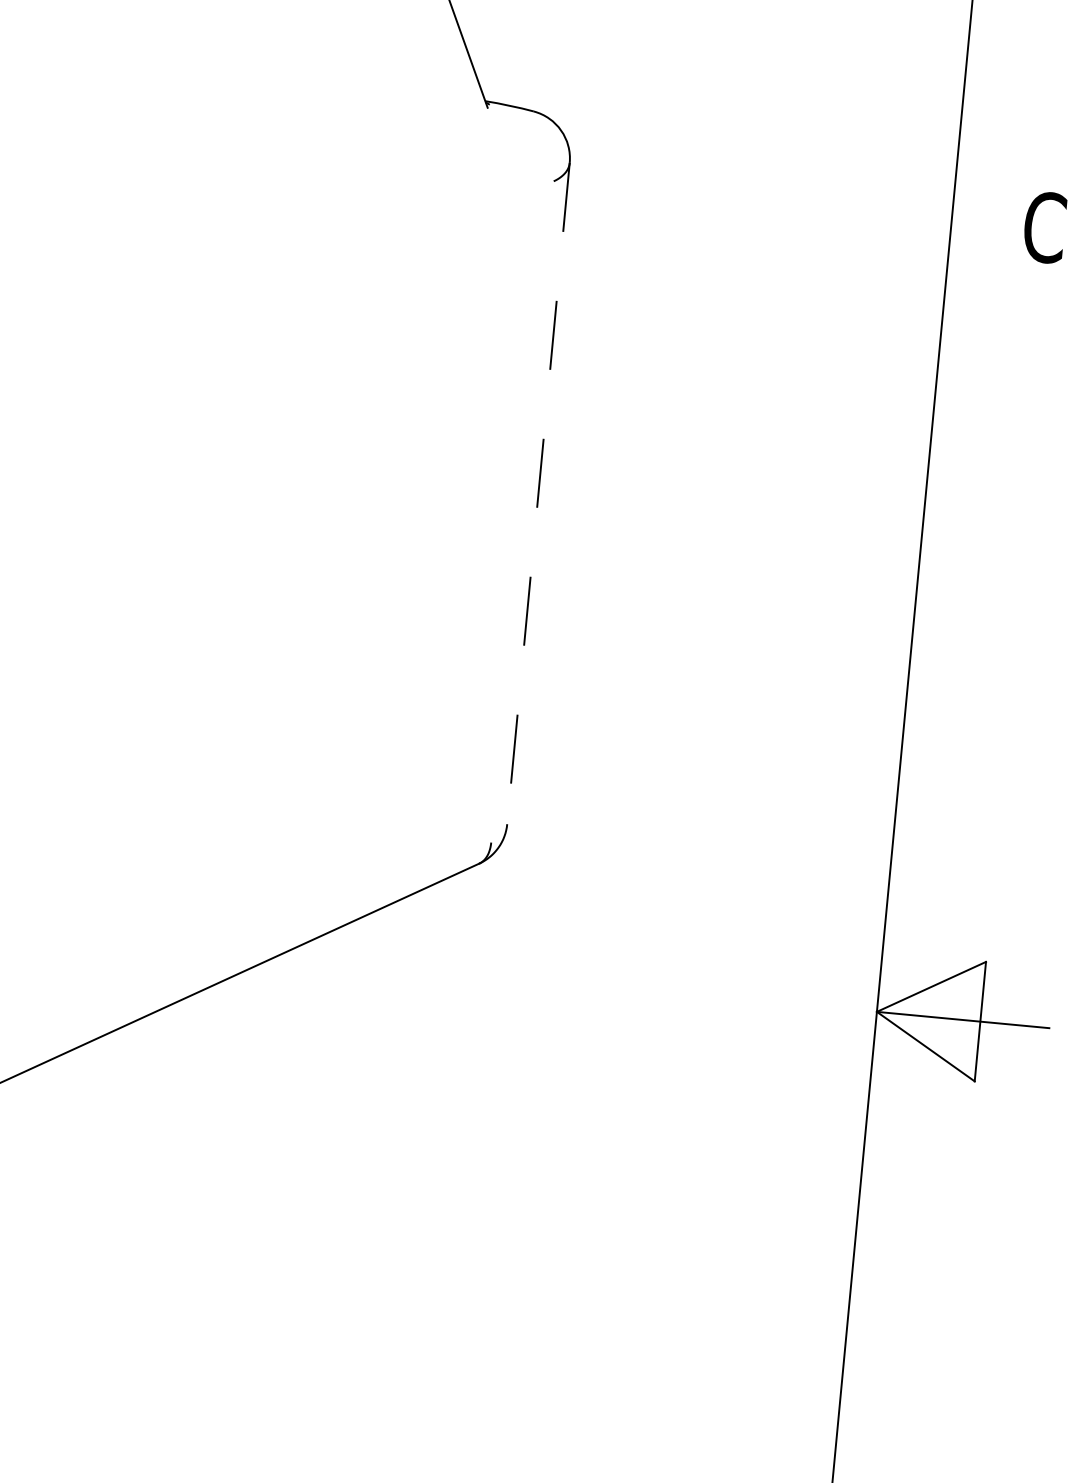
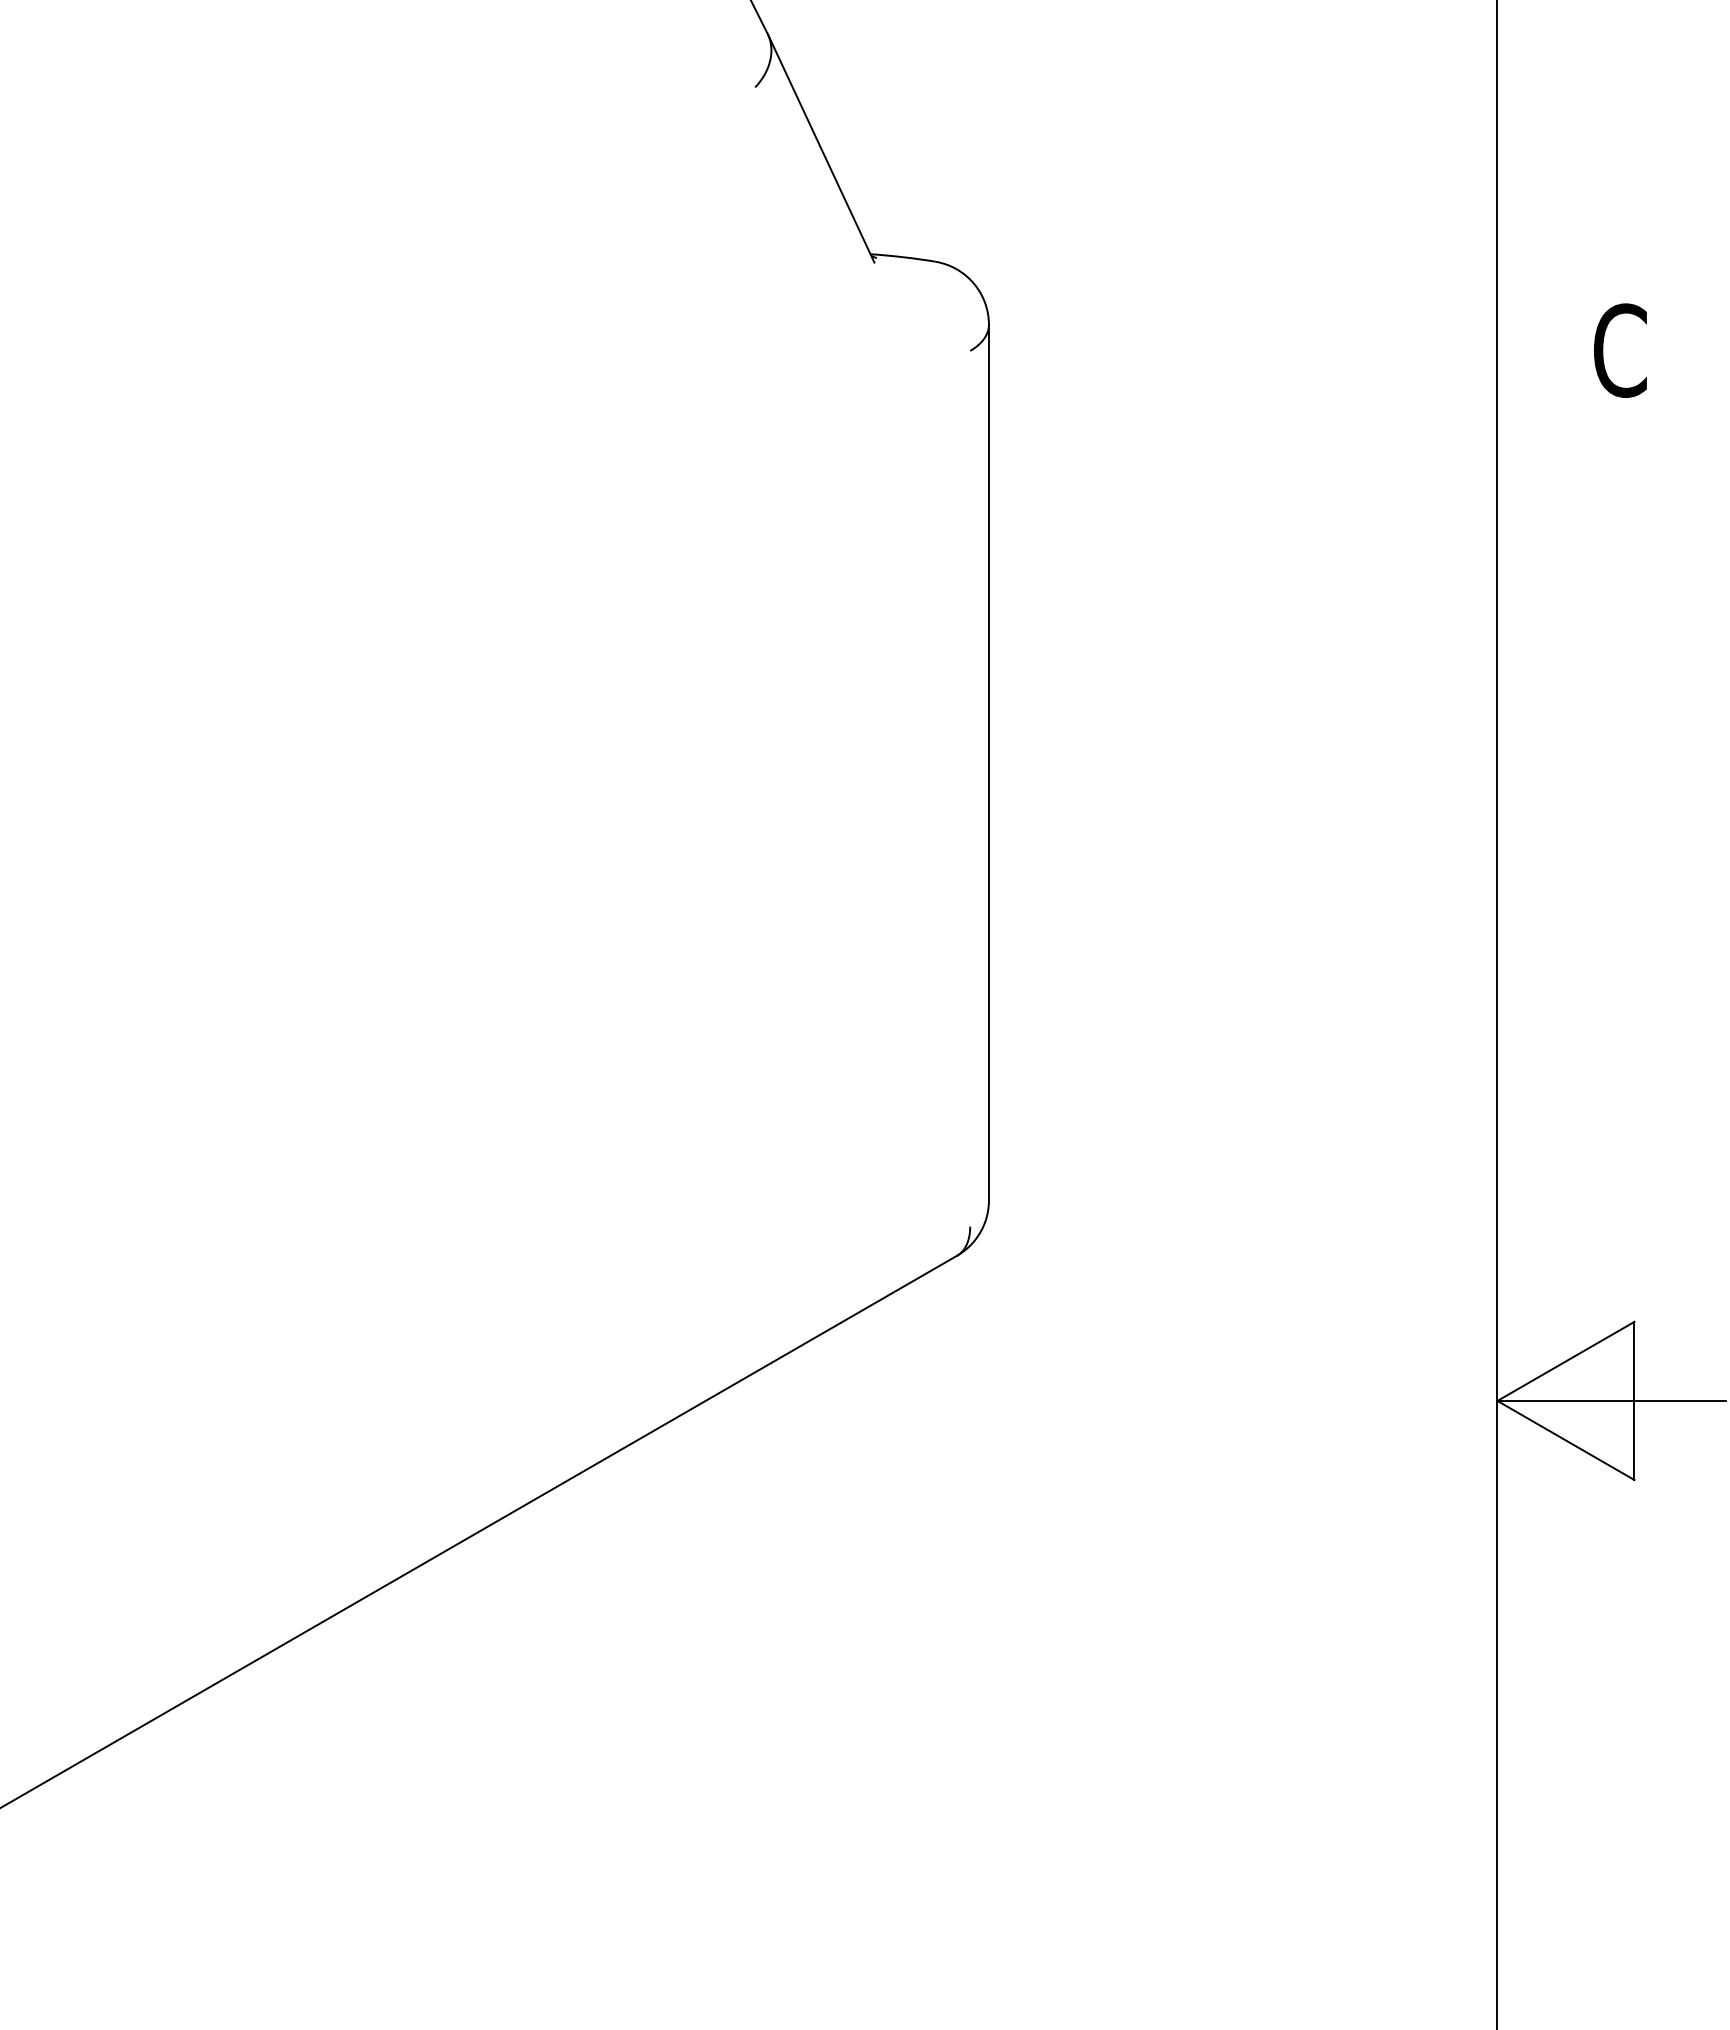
line: (538, 493) -> (988, 762), dashed -> solid

